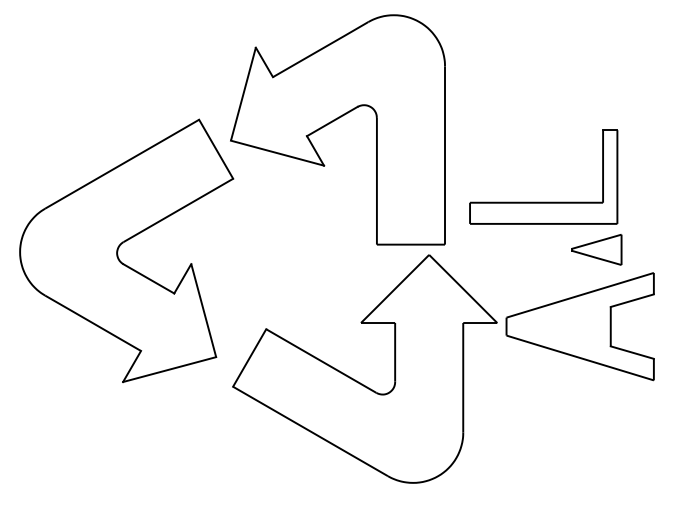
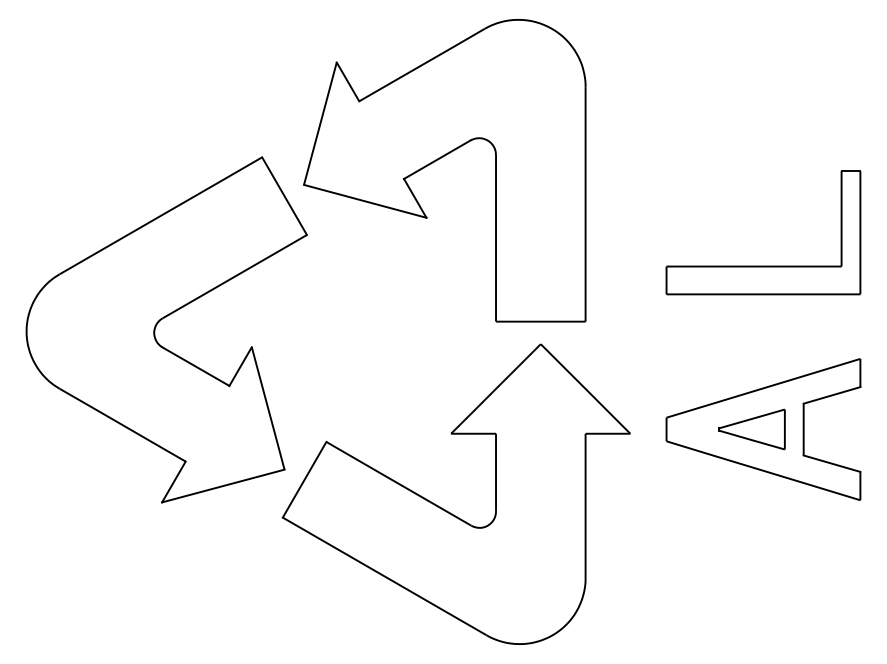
part: (543, 201) -> (763, 265), moved
part: (596, 249) -> (751, 429), moved
part: (358, 381) -> (447, 510), moved

